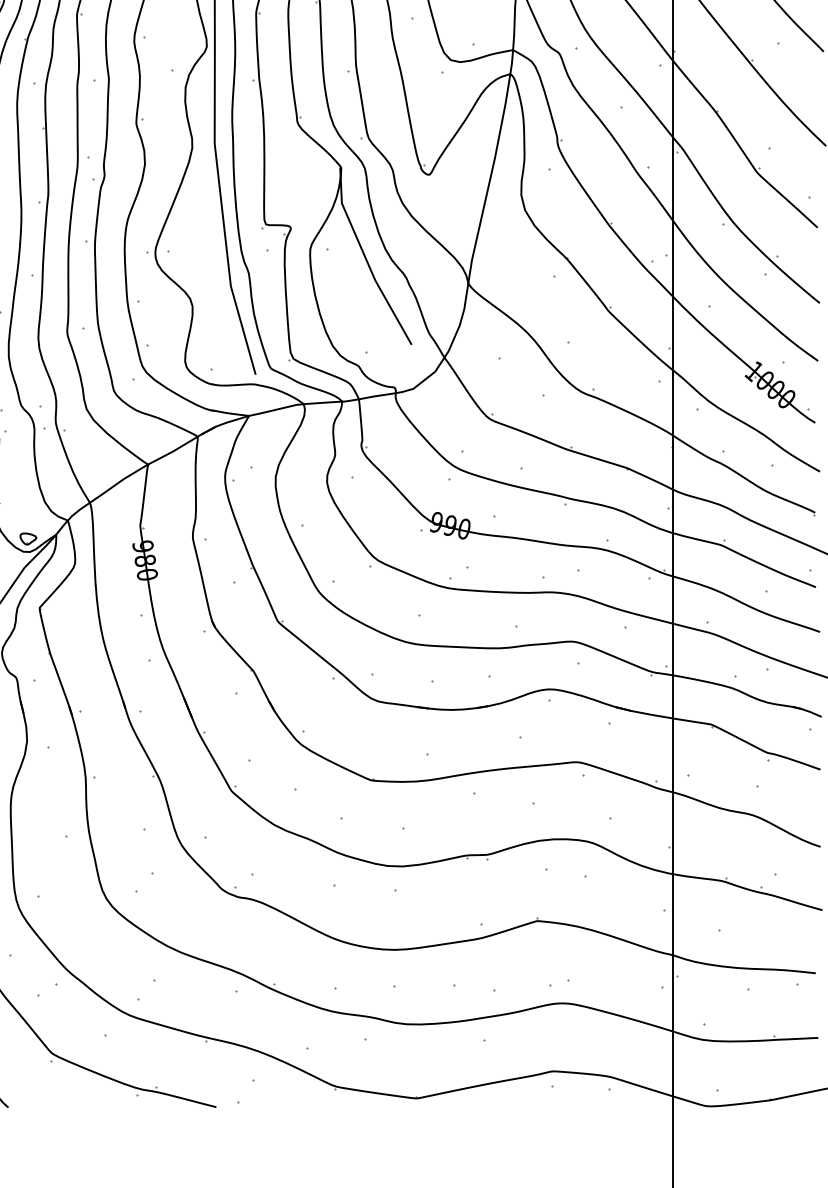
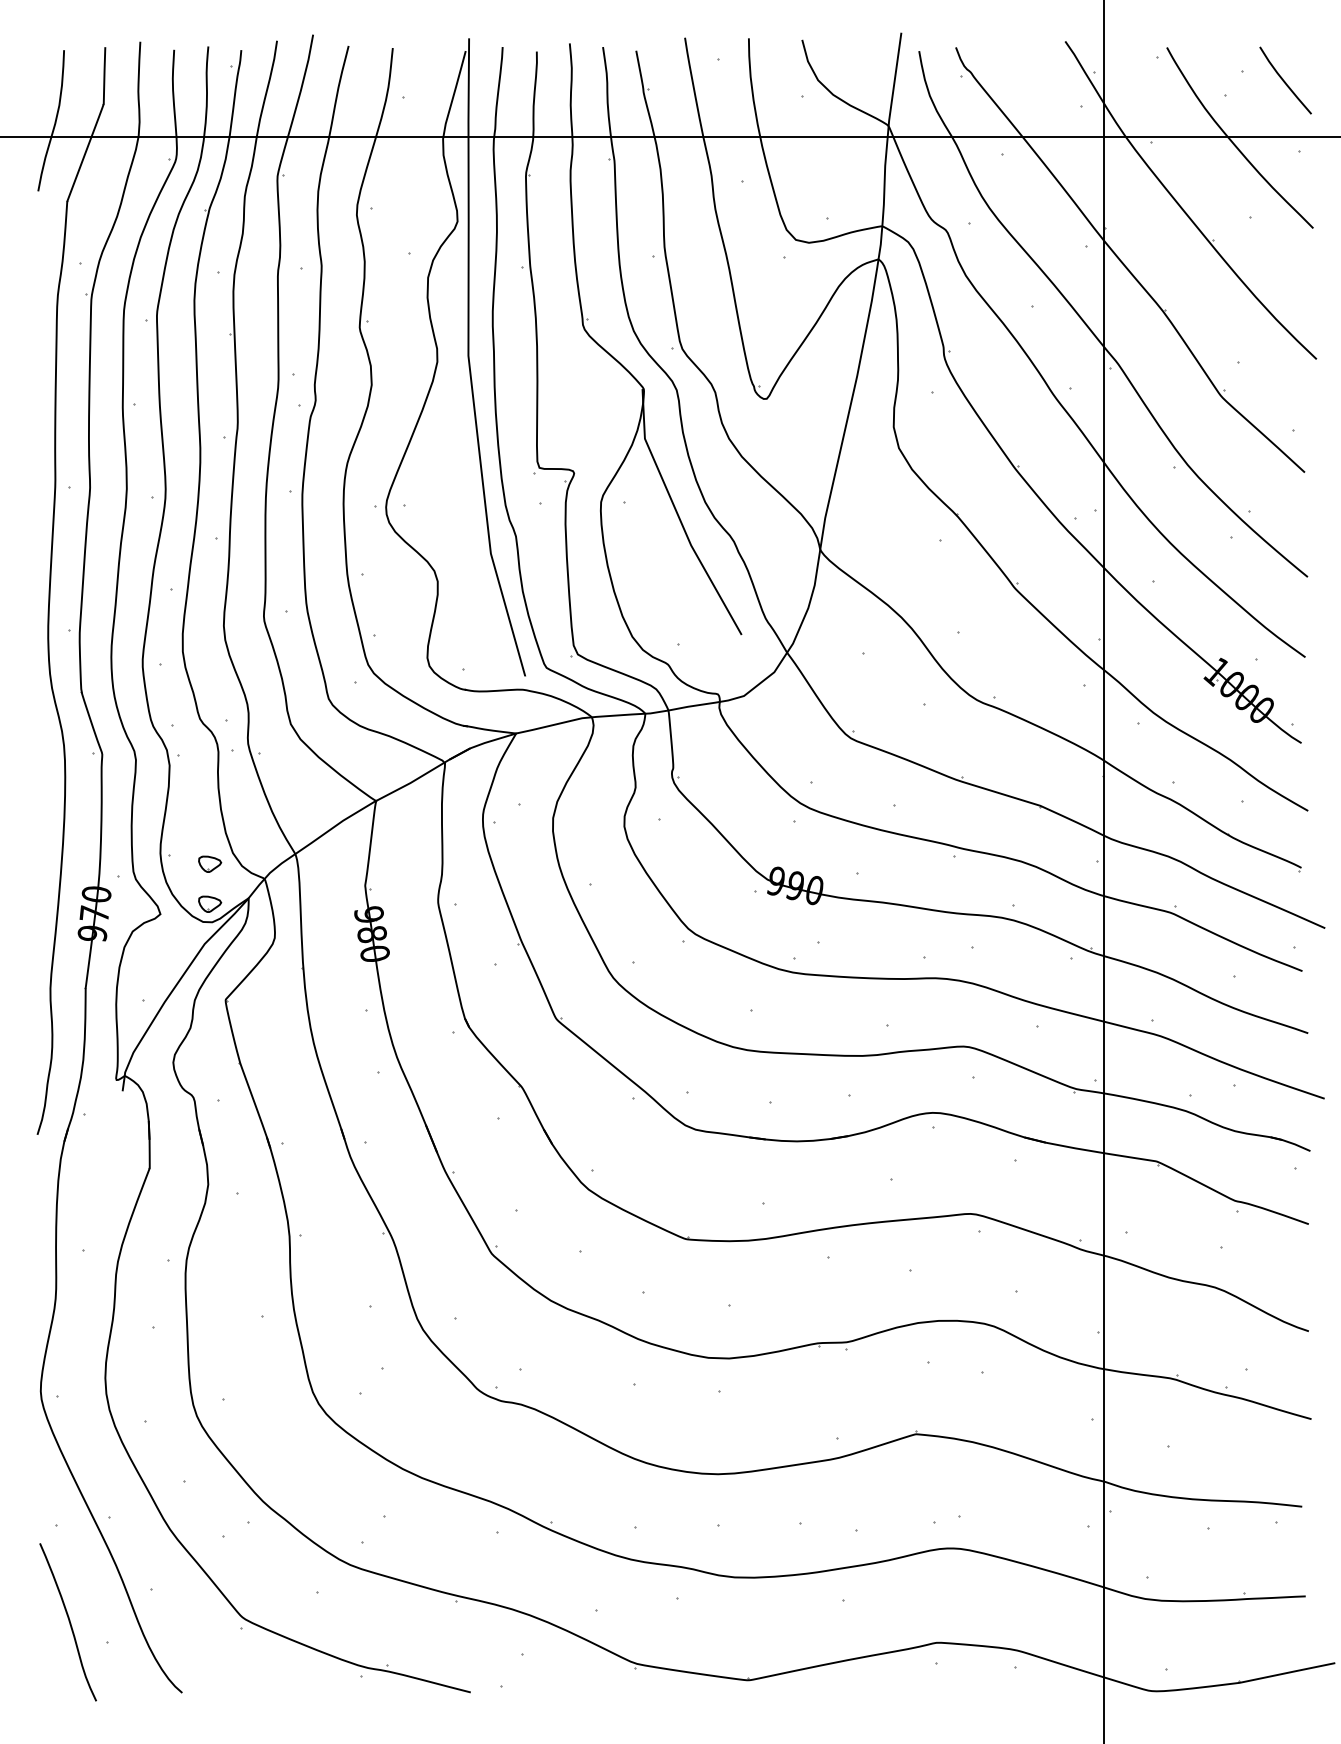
part: (28, 509) -> (210, 863), added

